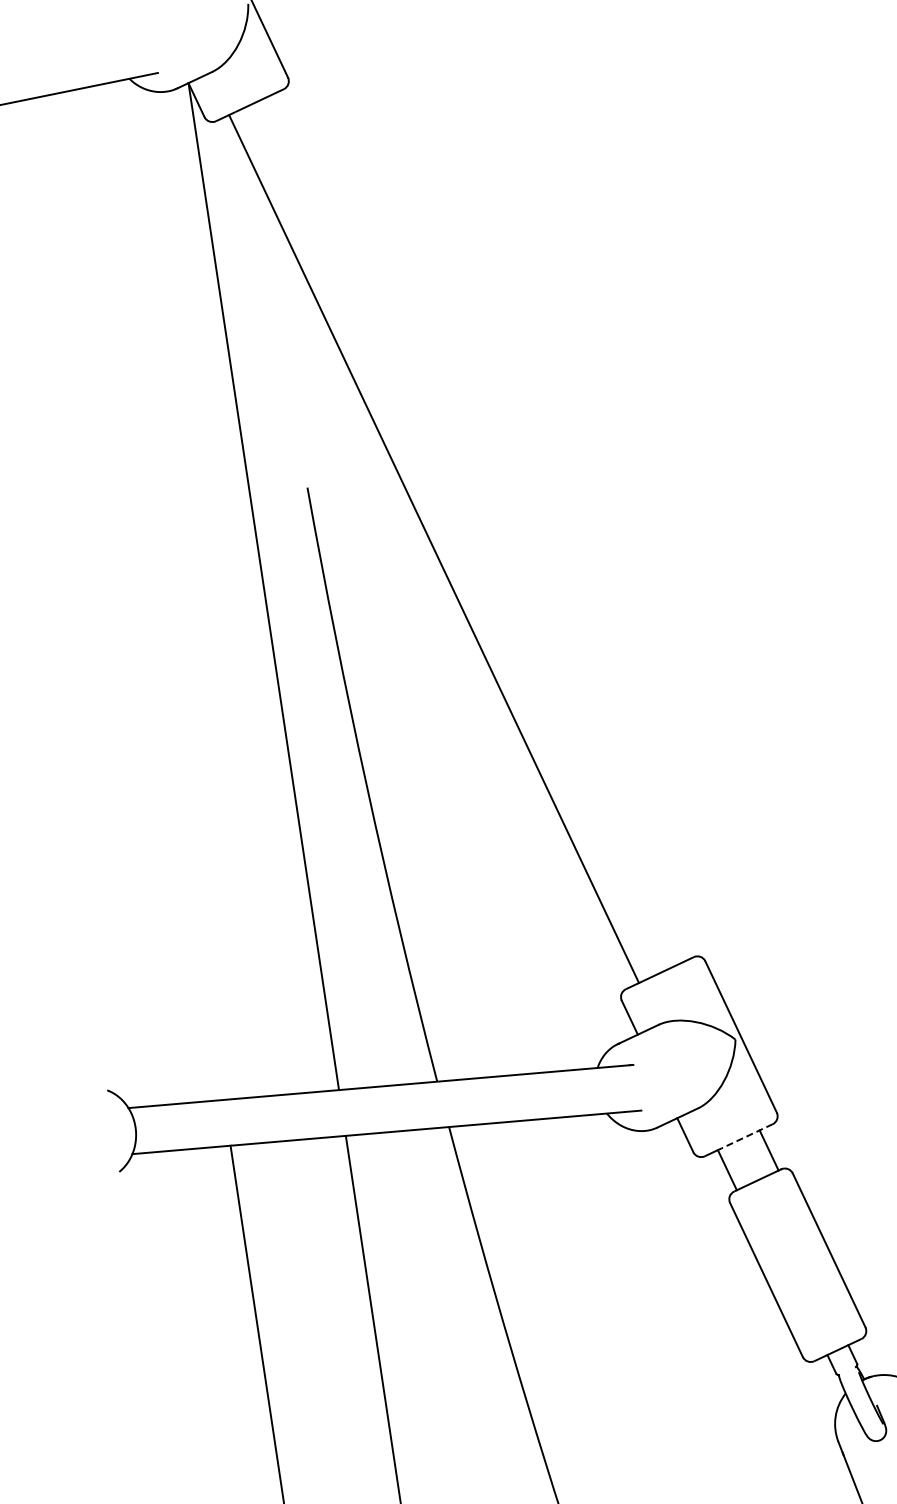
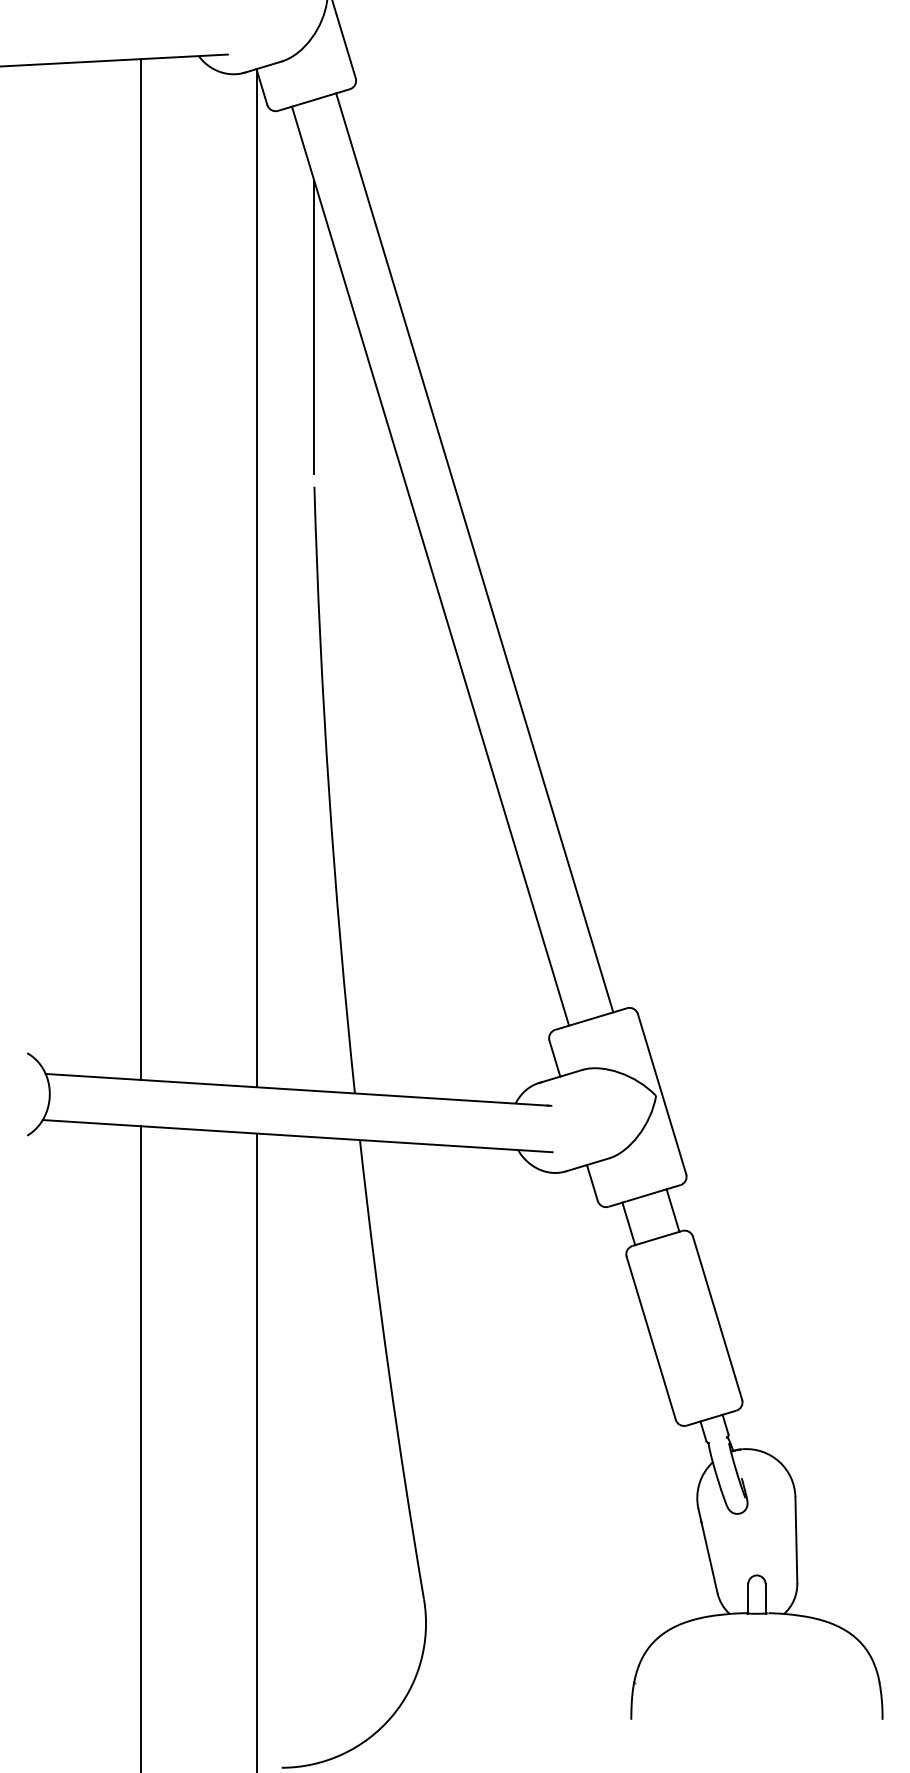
line: (284, 330) -> (314, 327), added
line: (475, 528) -> (474, 552), added
line: (148, 595) -> (141, 569), added
line: (747, 1136) -> (653, 1193), dashed -> solid

